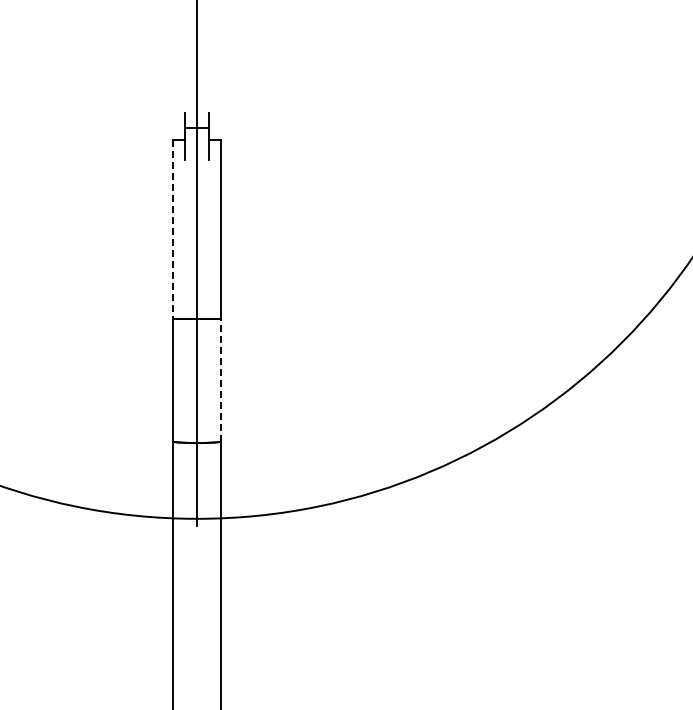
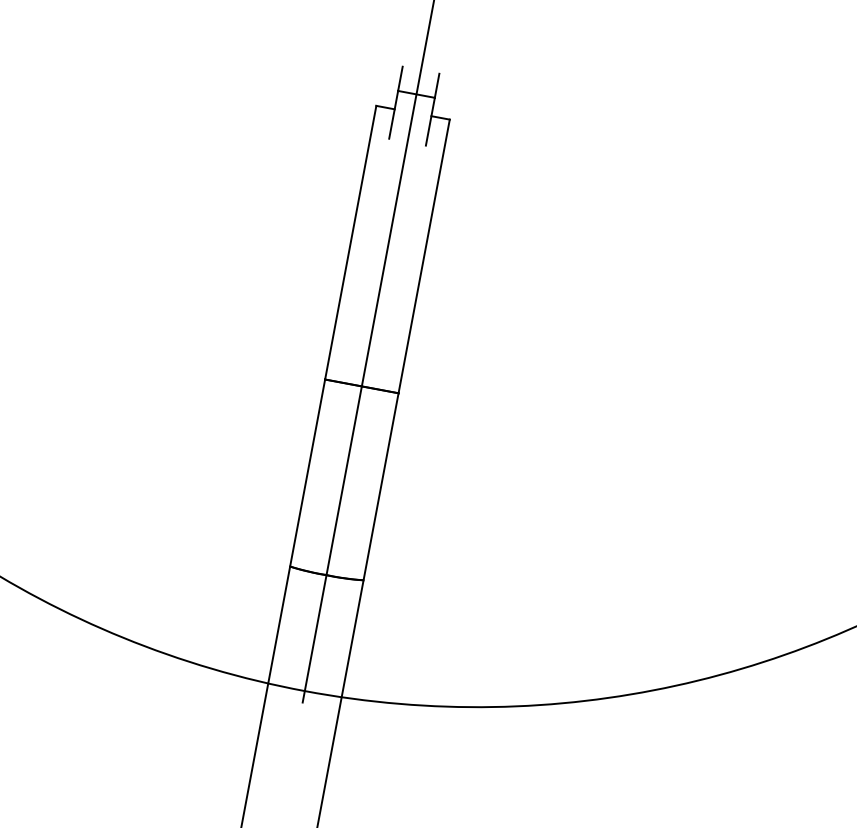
line: (172, 229) -> (350, 241), dashed -> solid
line: (221, 380) -> (381, 486), dashed -> solid

